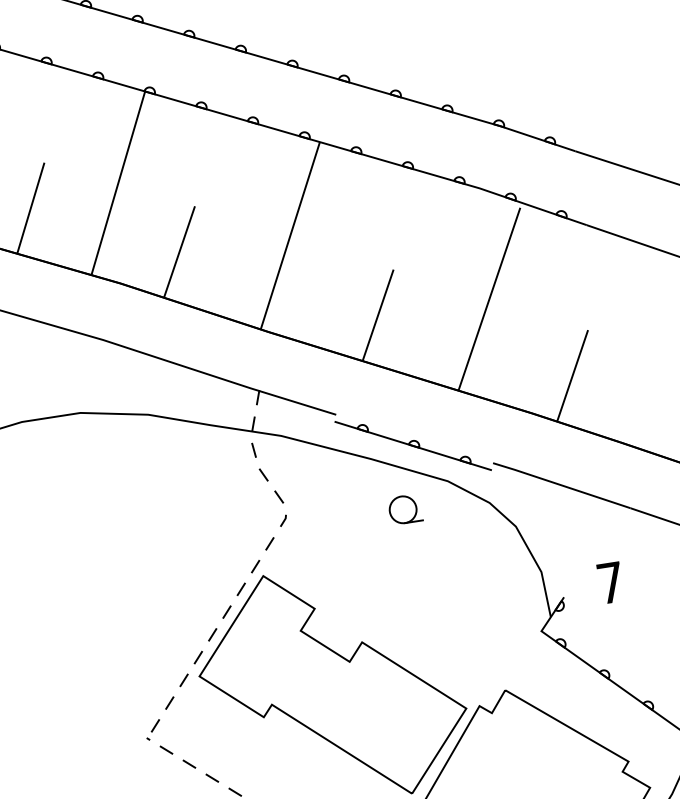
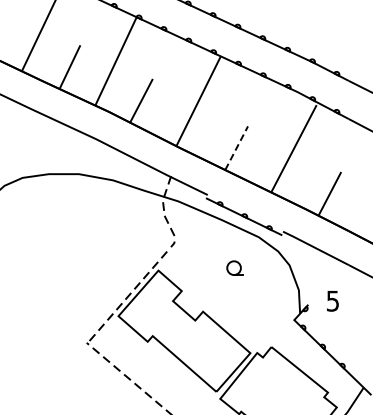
line: (377, 315) -> (236, 148), solid -> dashed
part: (403, 508) -> (234, 267), moved
text: (609, 583) -> (332, 301), 7 -> 5

